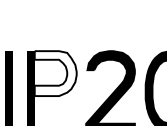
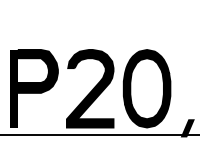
fill: (55, 72) -> (37, 70), added

